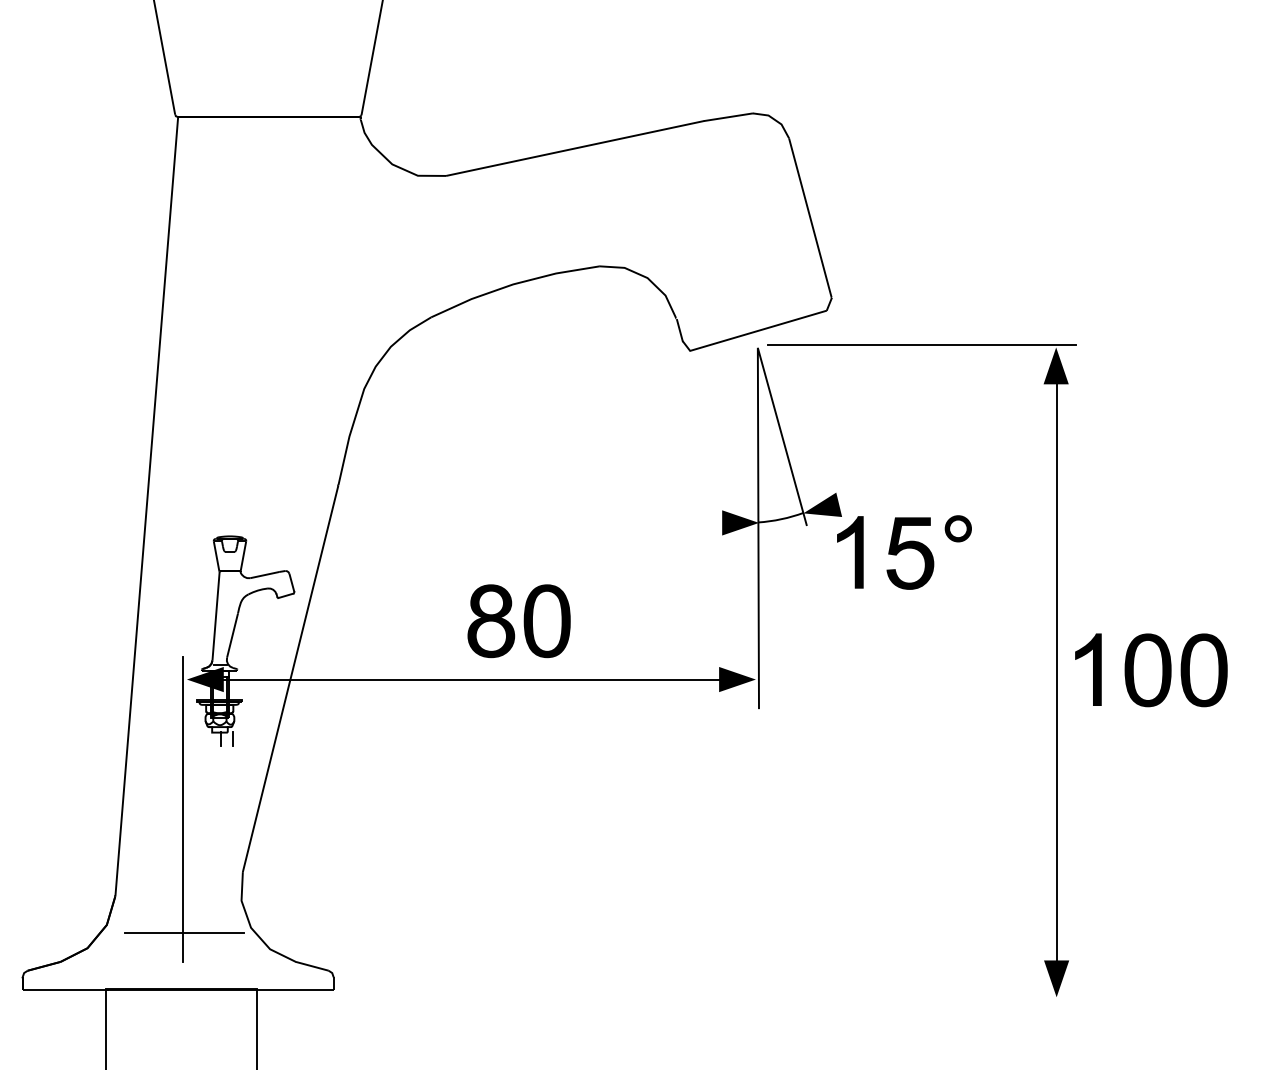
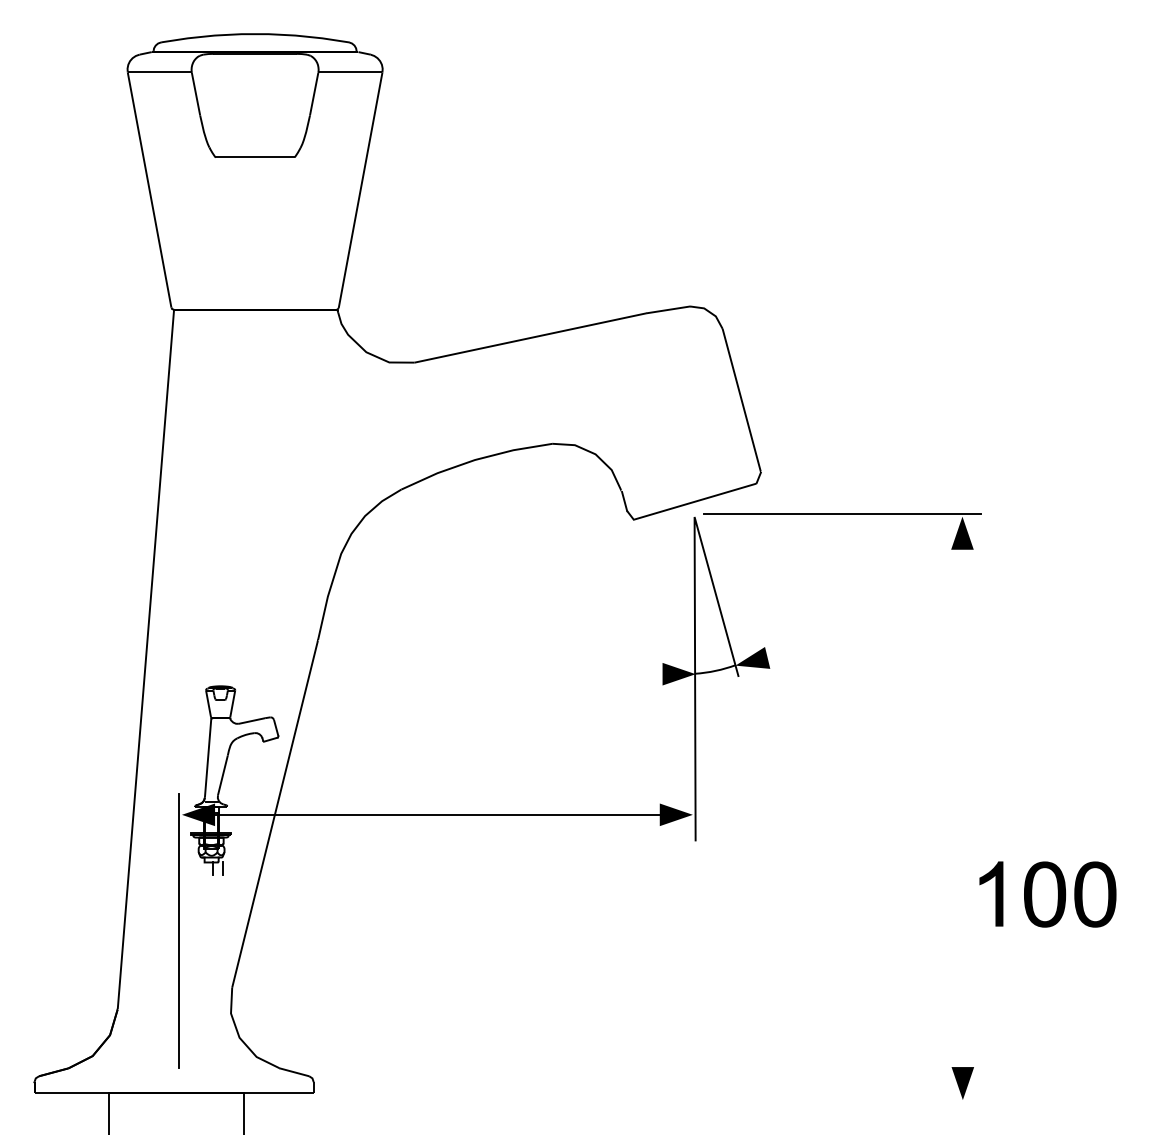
part: (903, 552) -> (825, 700), removed
part: (519, 621) -> (480, 762), removed
part: (1150, 670) -> (1047, 894), moved
line: (1056, 678) -> (962, 813), removed
line: (184, 933) -> (179, 1042), removed

